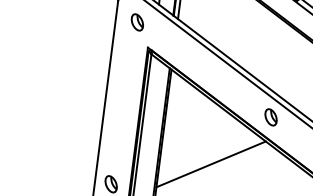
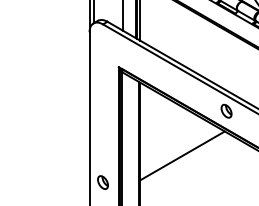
part: (137, 22) -> (107, 47), removed

